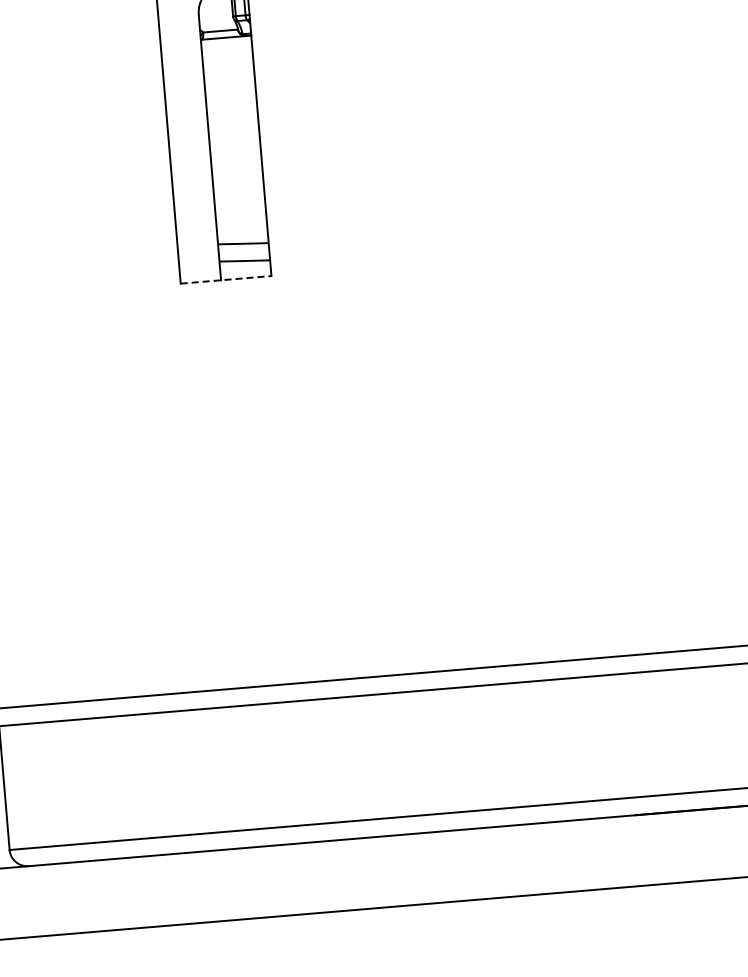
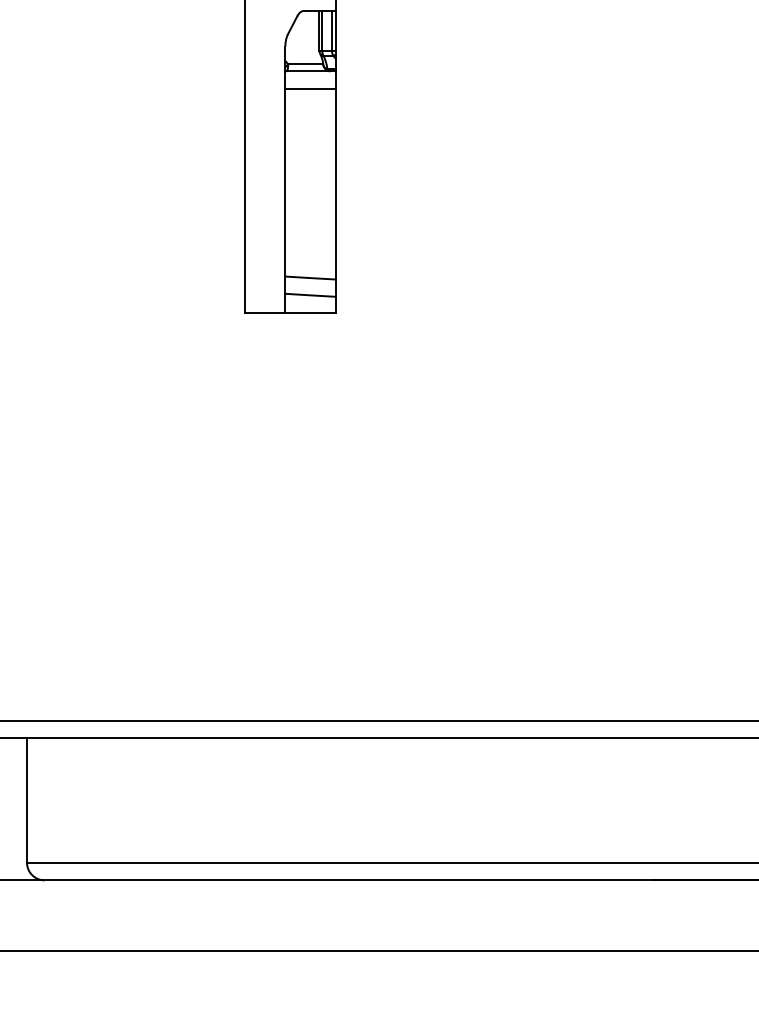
line: (227, 55) -> (310, 89), added
line: (226, 279) -> (290, 312), dashed -> solid

